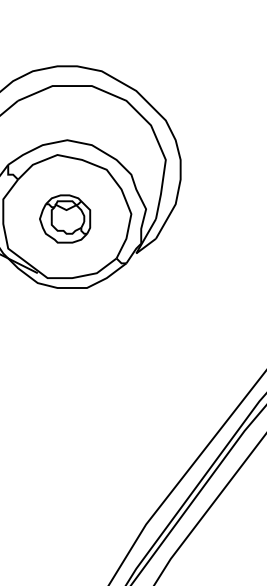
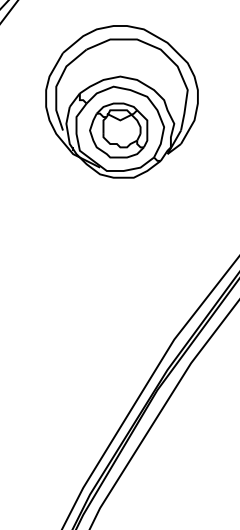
part: (64, 218) -> (118, 130), size x1.67

